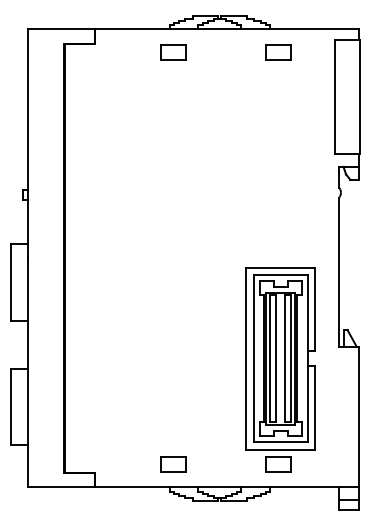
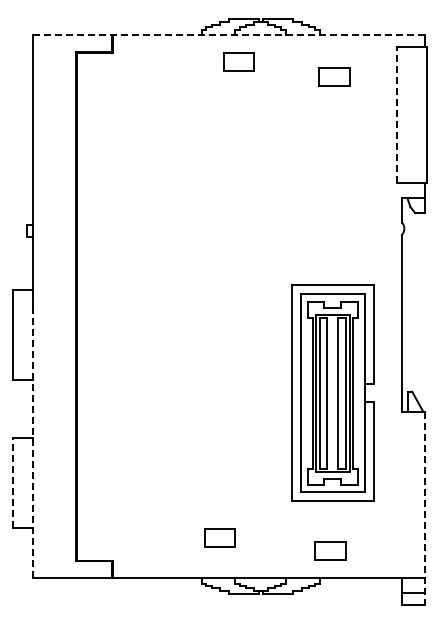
line: (192, 29) -> (228, 35), solid -> dashed
part: (173, 51) -> (238, 61), moved
part: (278, 51) -> (334, 76), moved
line: (334, 96) -> (396, 114), solid -> dashed
part: (280, 357) -> (332, 392), moved
line: (28, 373) -> (33, 442), solid -> dashed
line: (11, 406) -> (13, 482), solid -> dashed
line: (358, 428) -> (425, 508), solid -> dashed
part: (173, 464) -> (219, 537), moved

